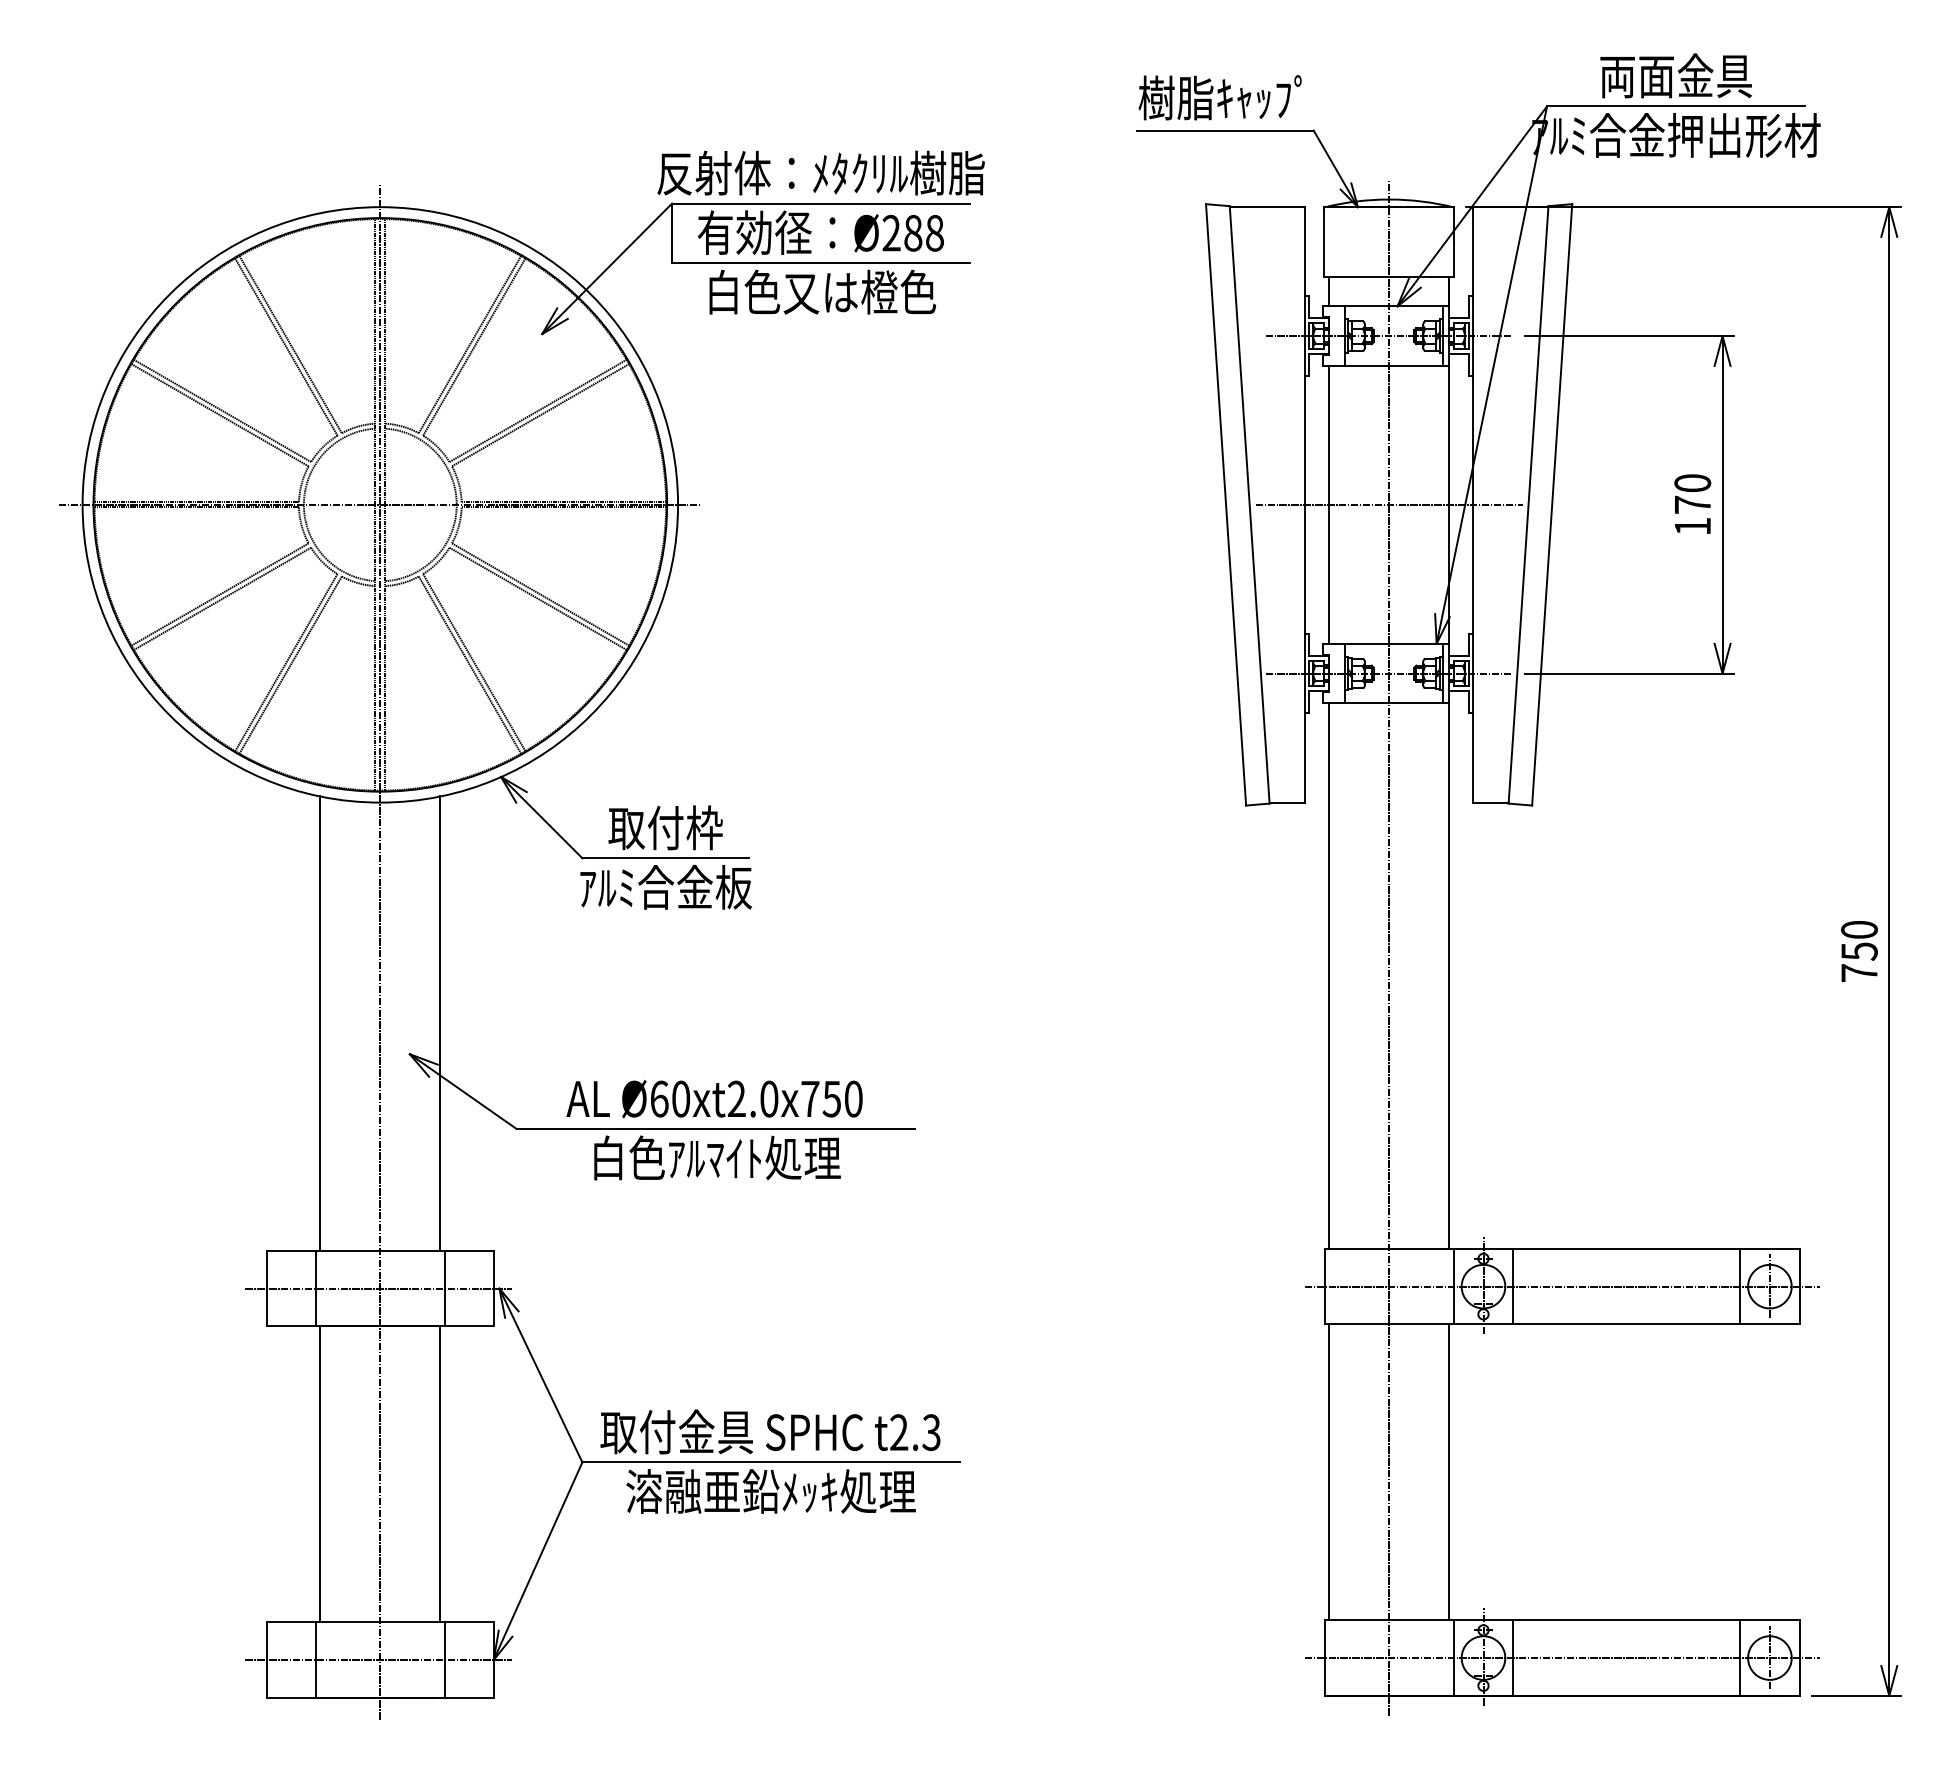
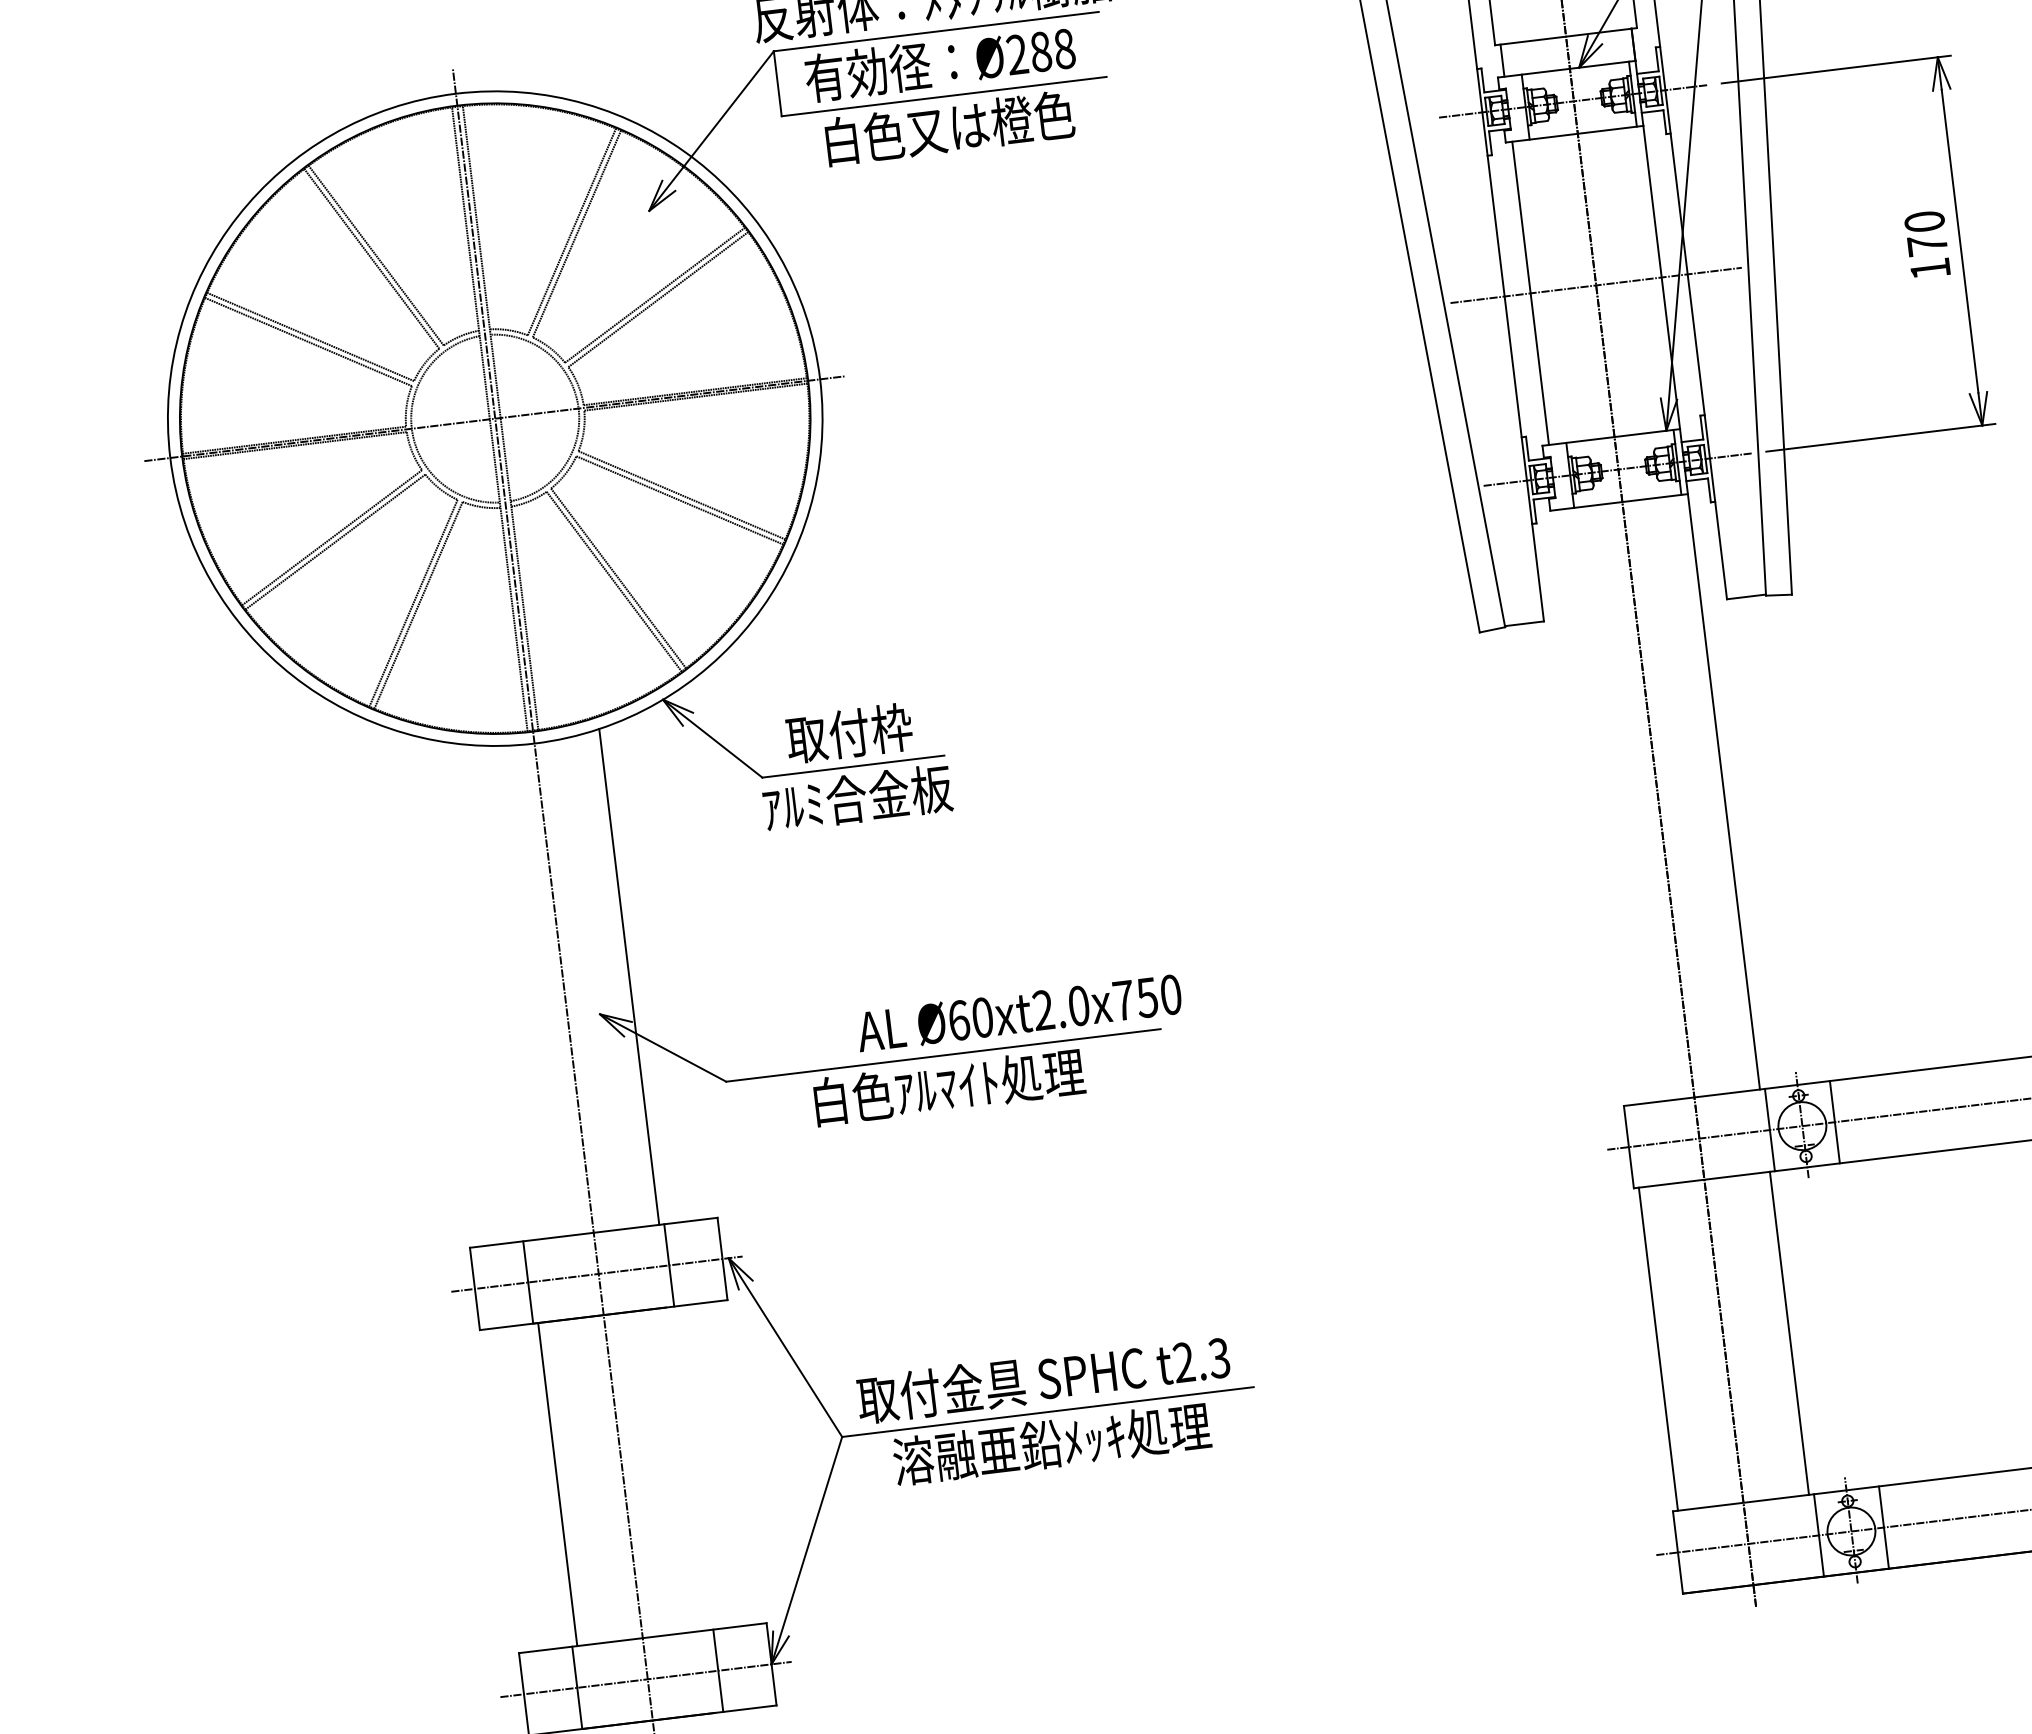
line: (1329, 975) -> (1593, 806), removed
line: (320, 1023) -> (498, 992), removed
text: (714, 1099) -> (1019, 1013), moved
line: (440, 1474) -> (688, 1468), removed

